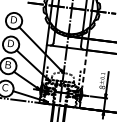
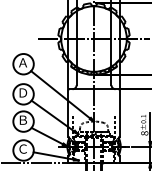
text: (14, 19) -> (23, 62), Ｄ -> Ａ
line: (84, 69) -> (119, 113), dashed -> solid

